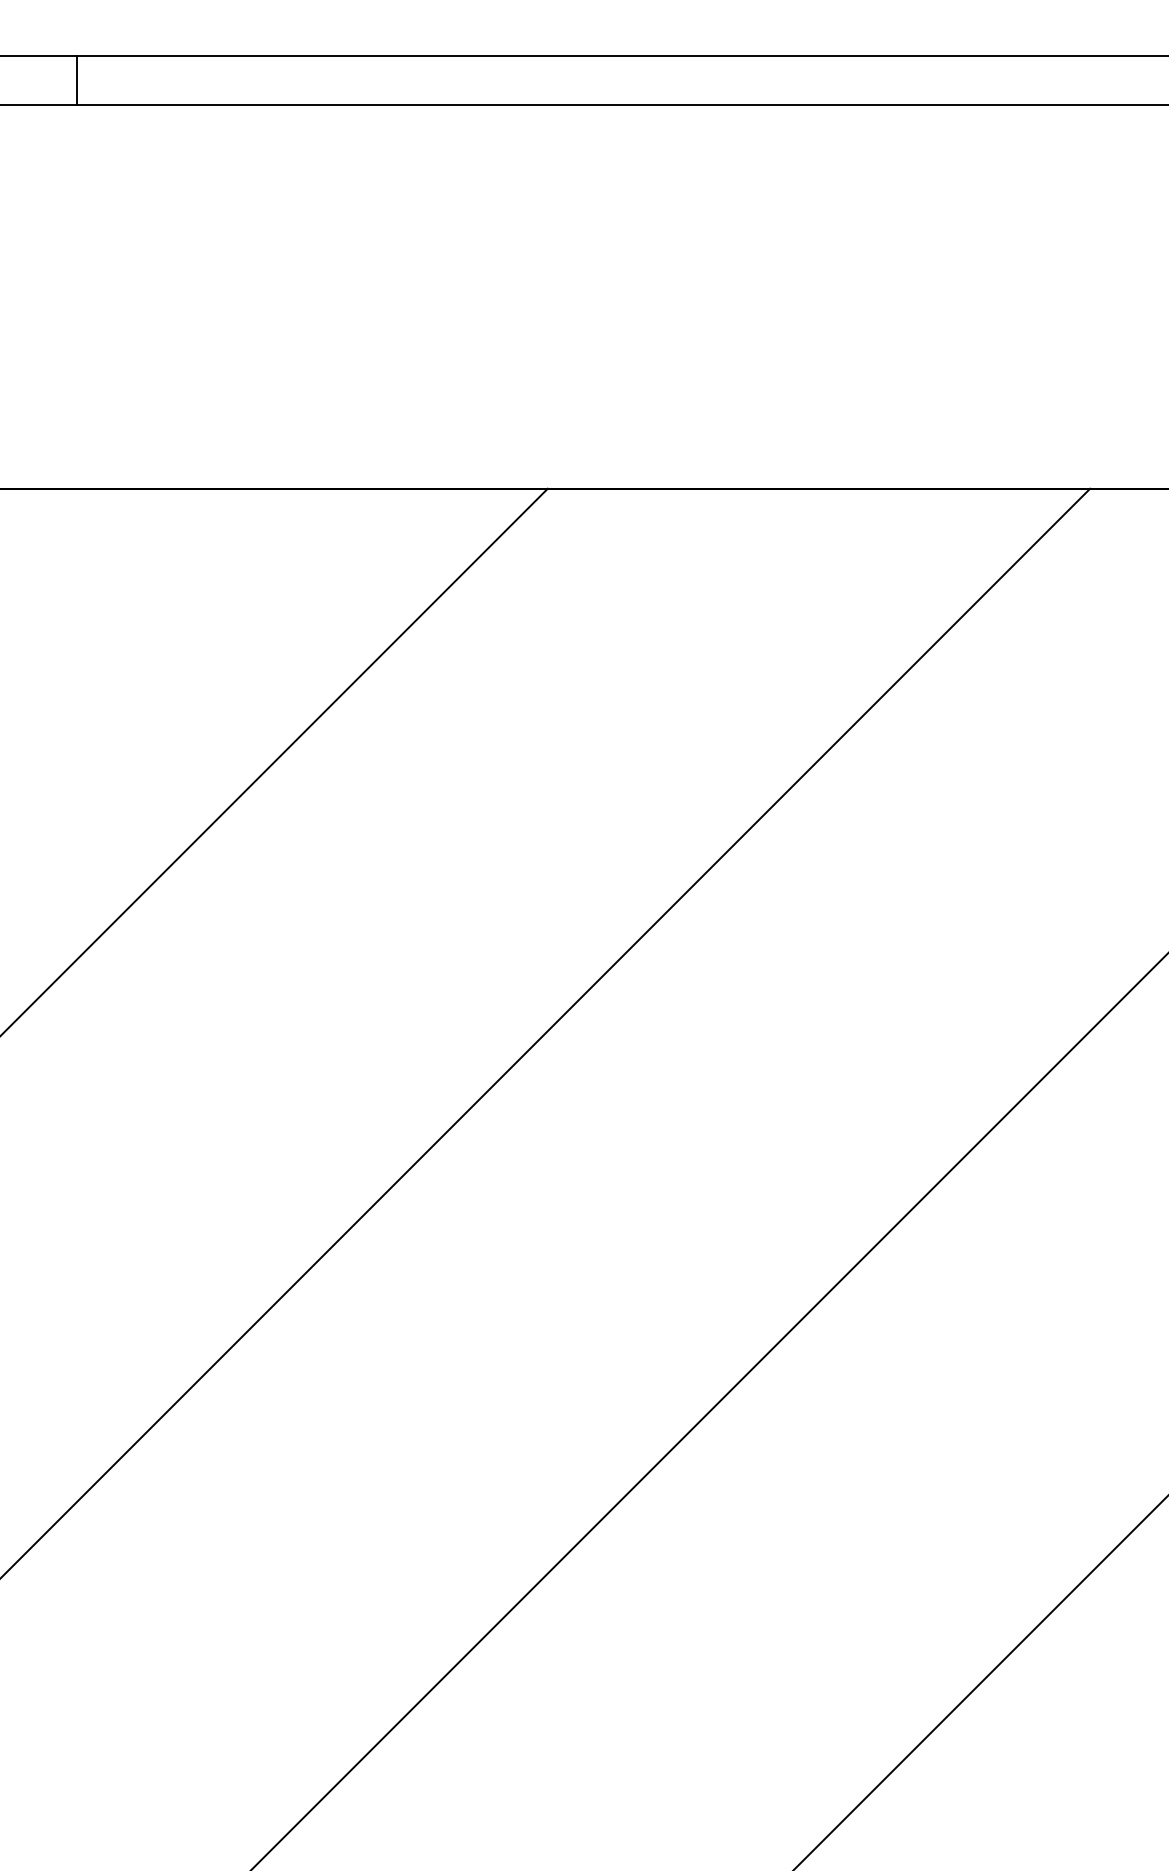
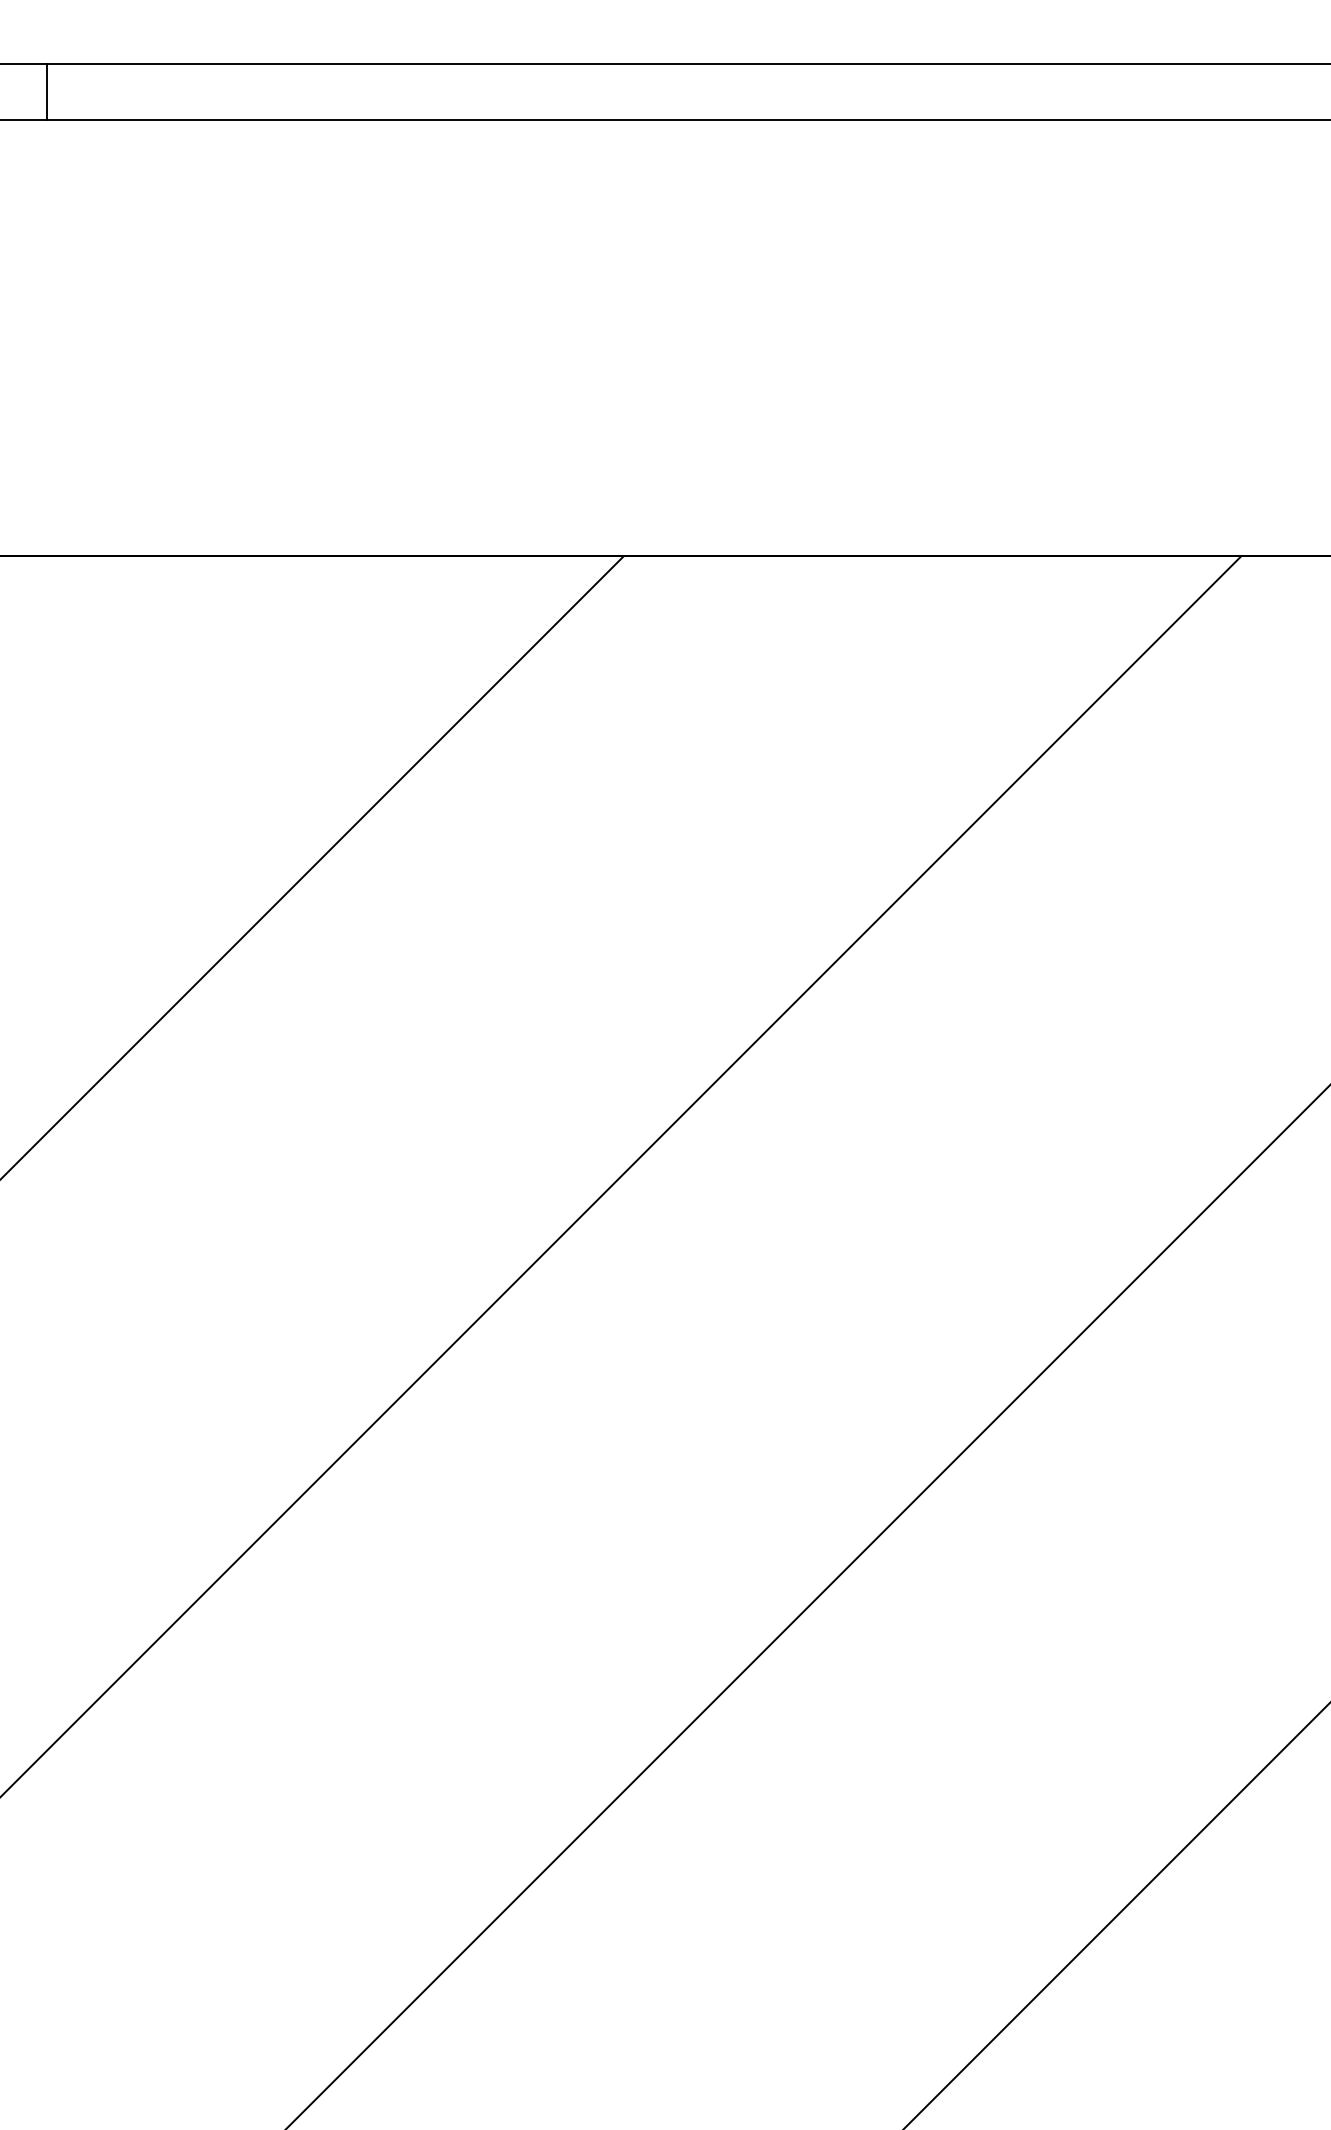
line: (76, 80) -> (46, 91), moved

